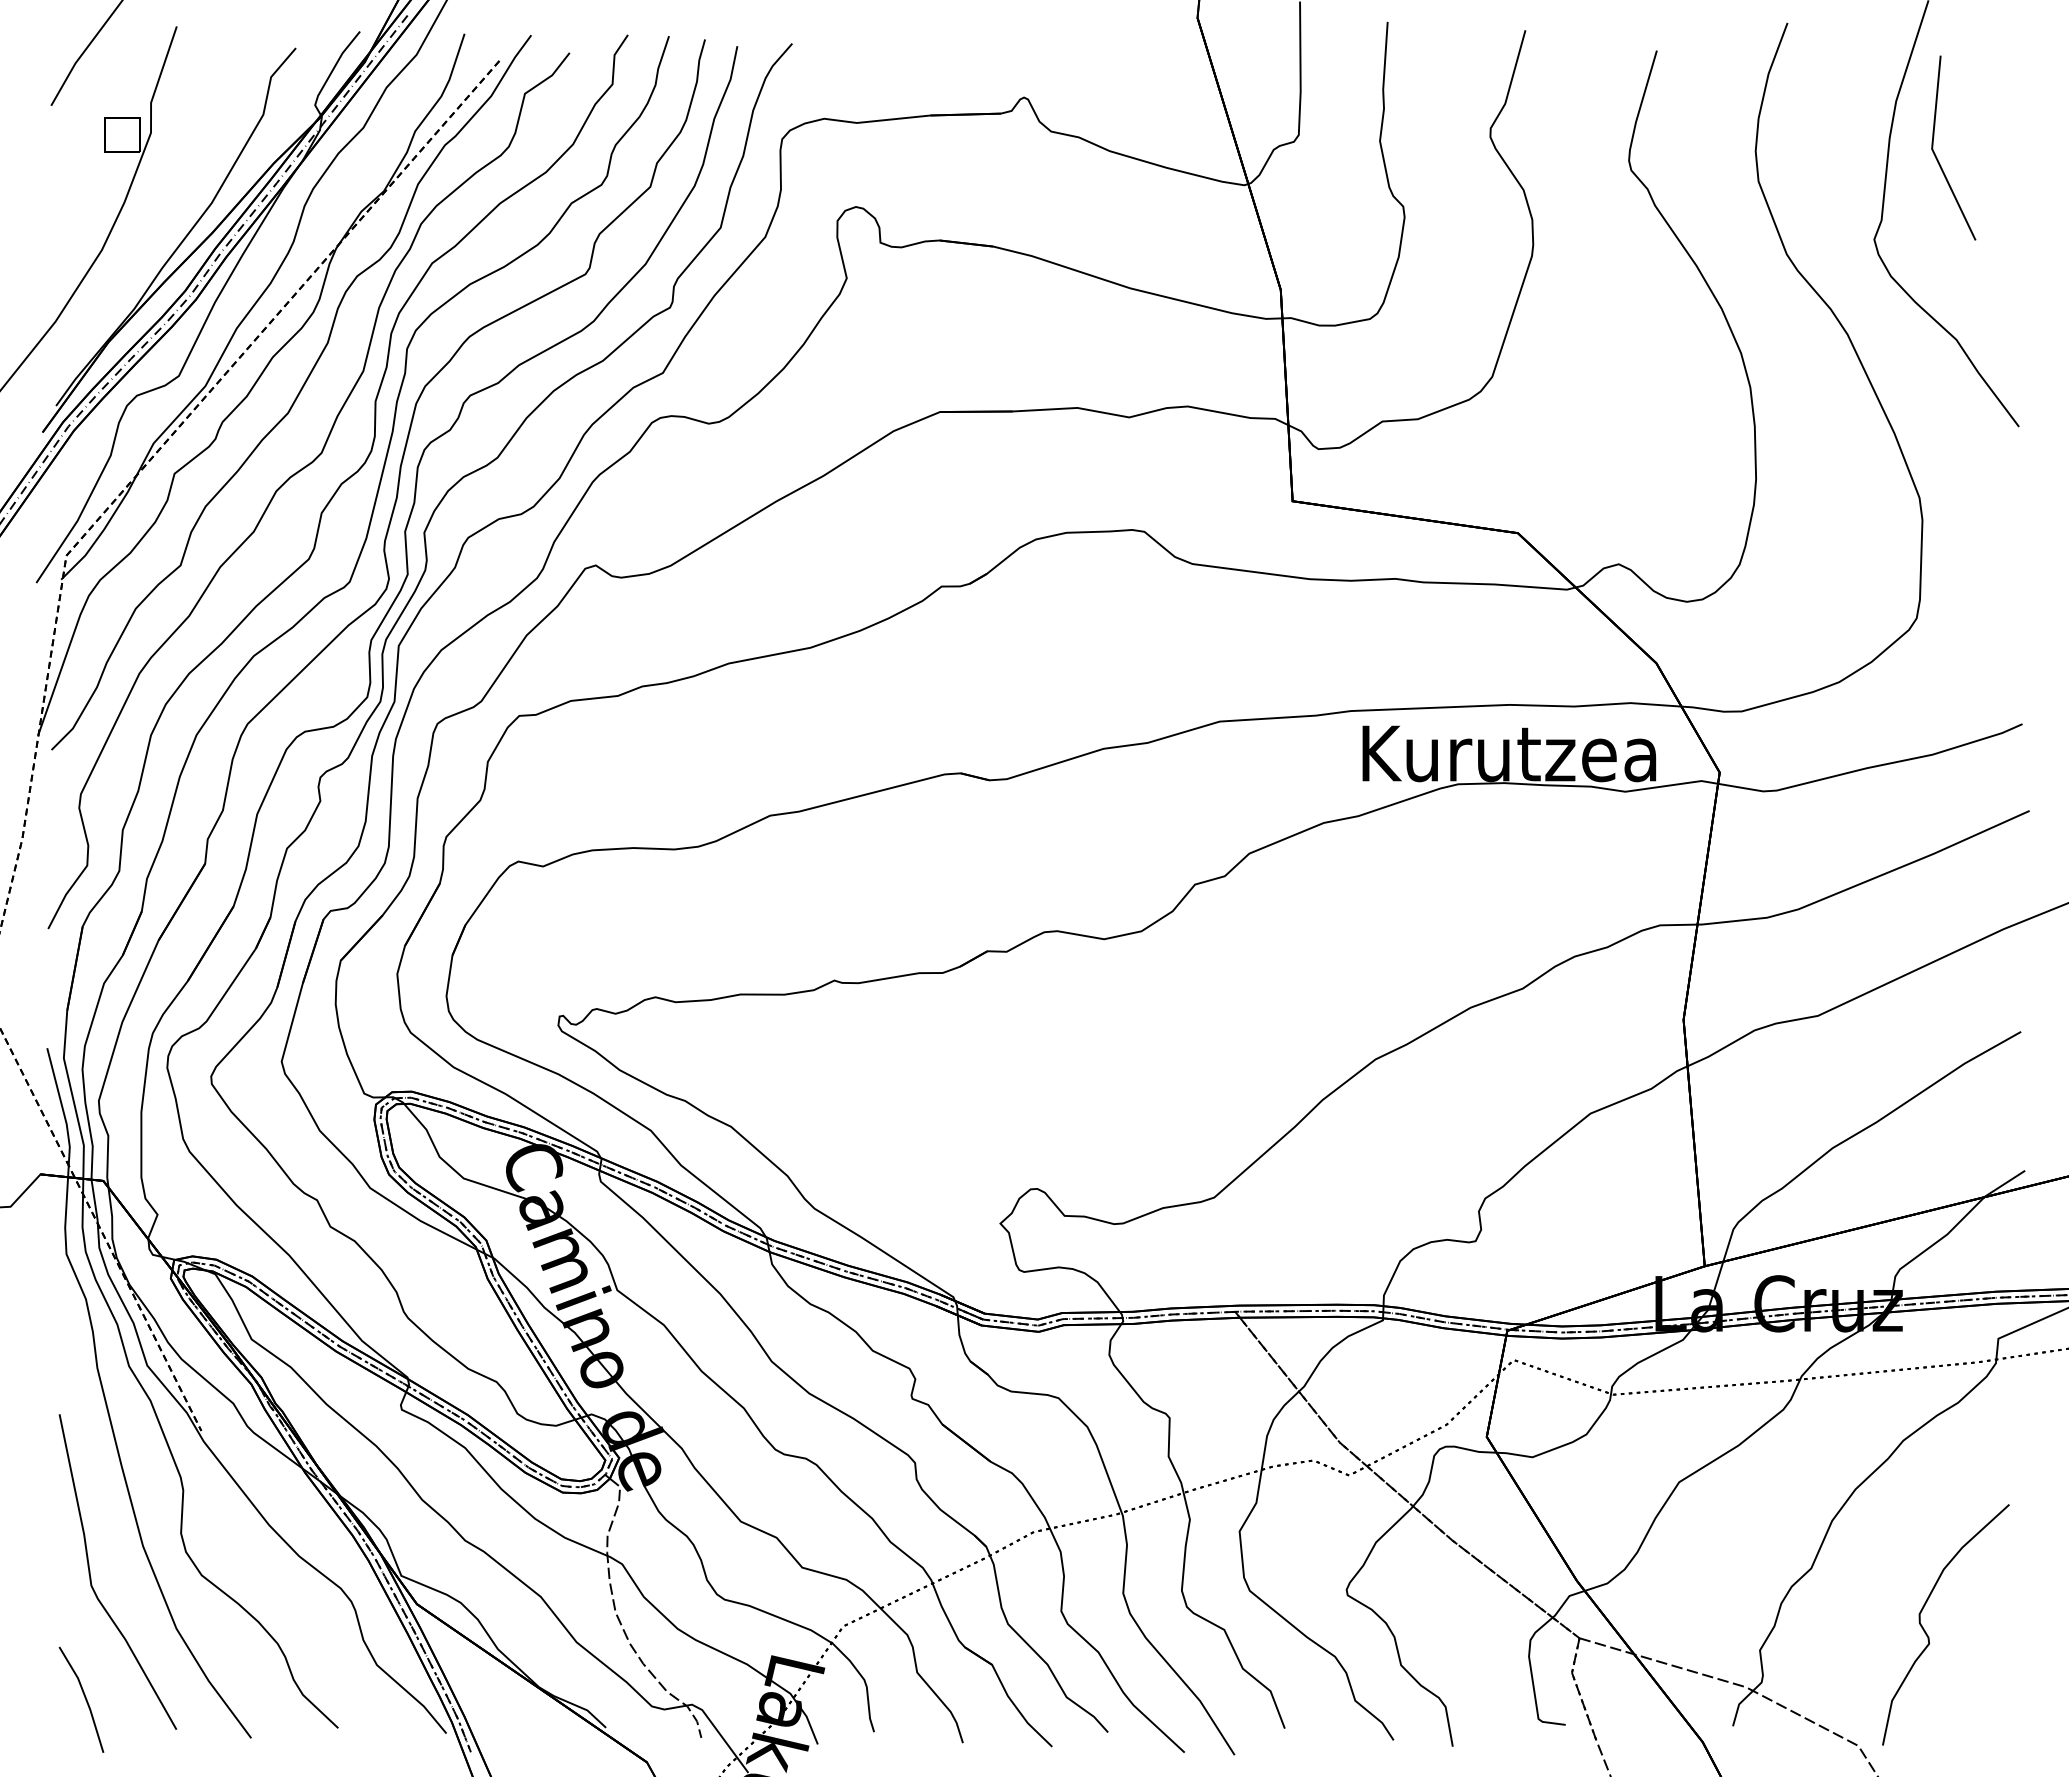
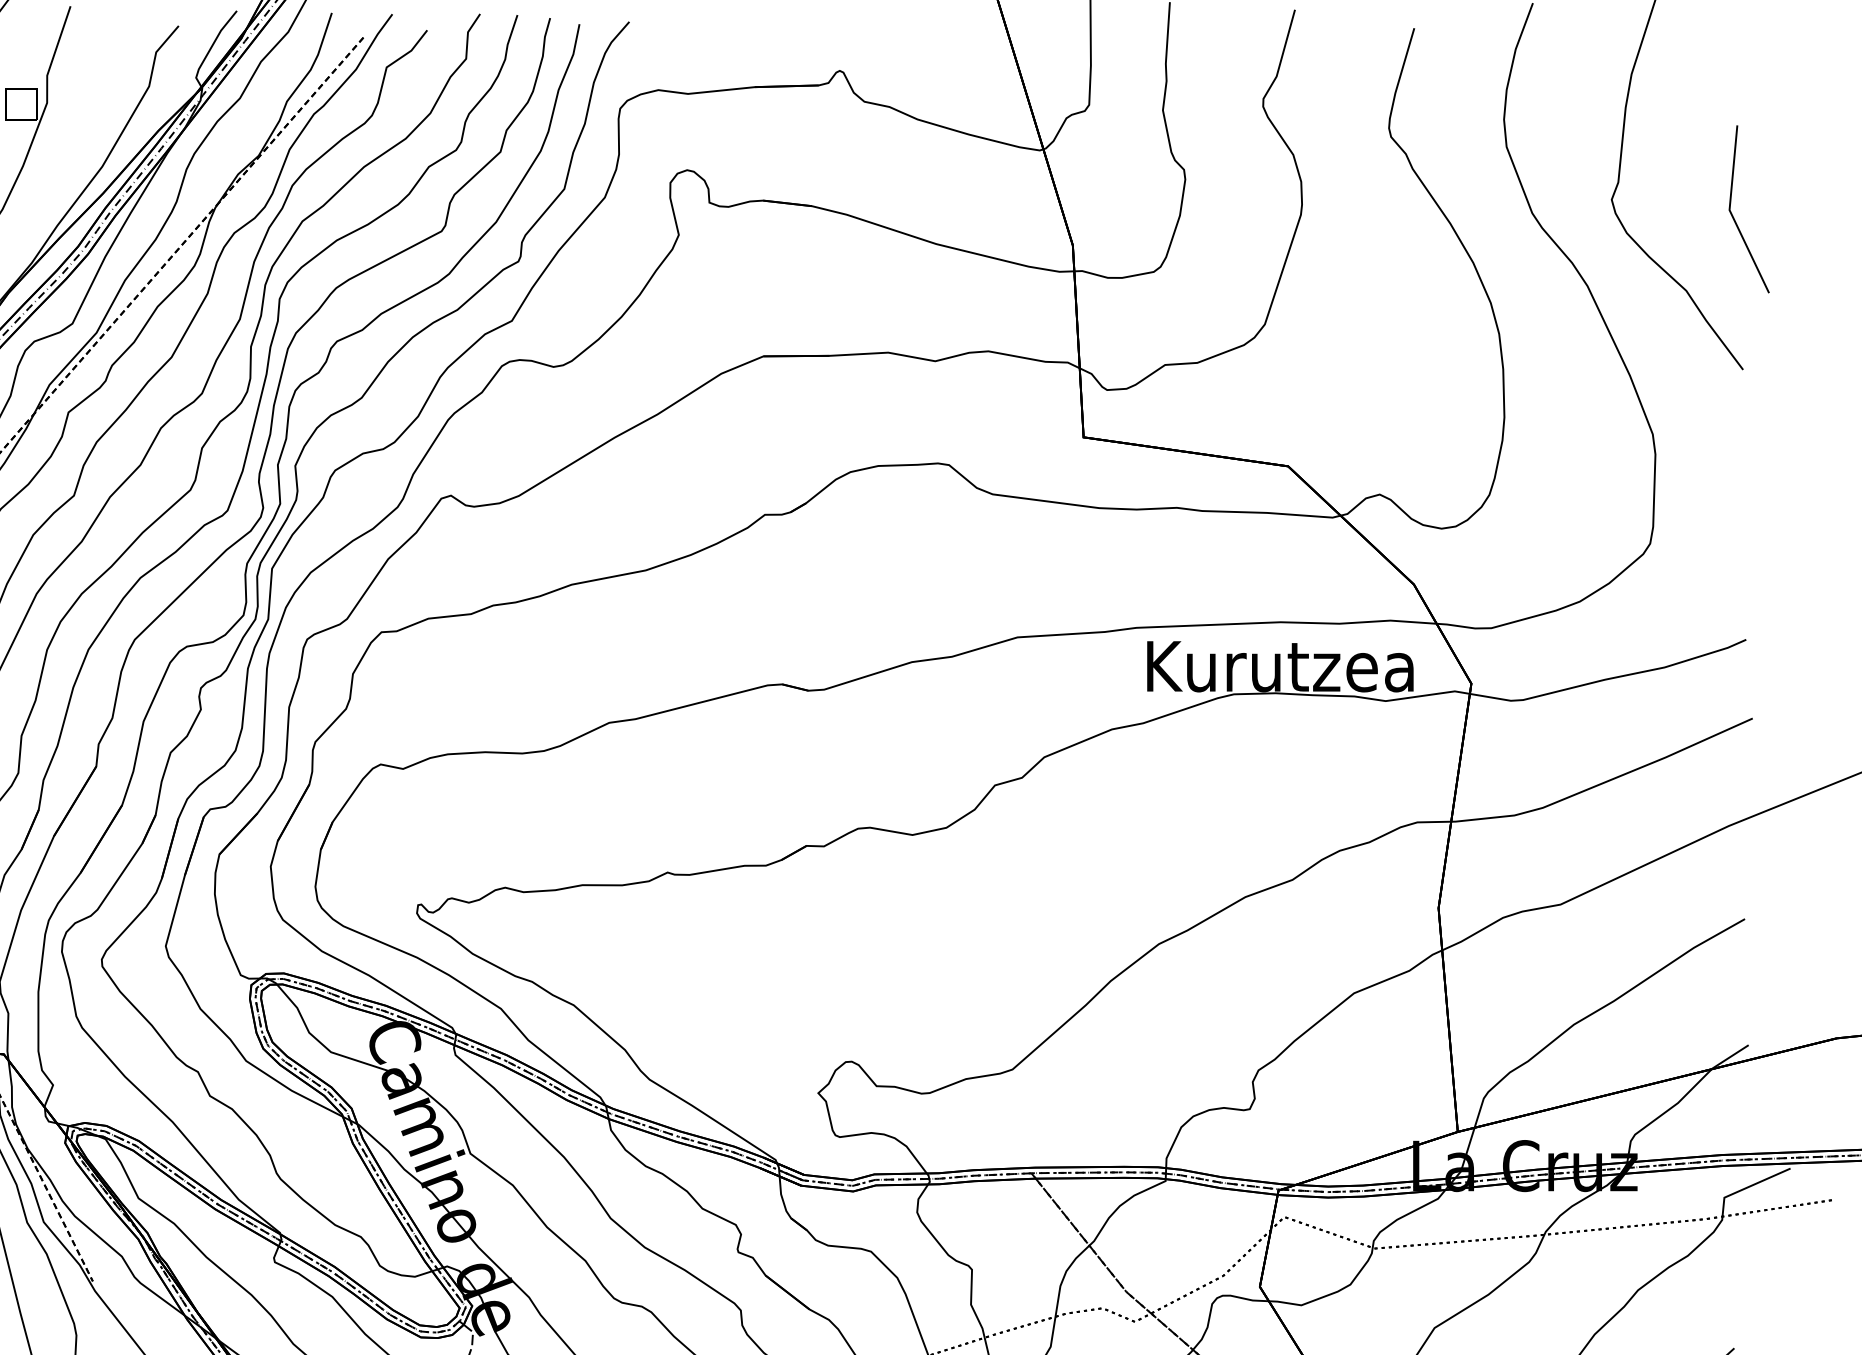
line: (1936, 155) -> (1733, 216), moved

